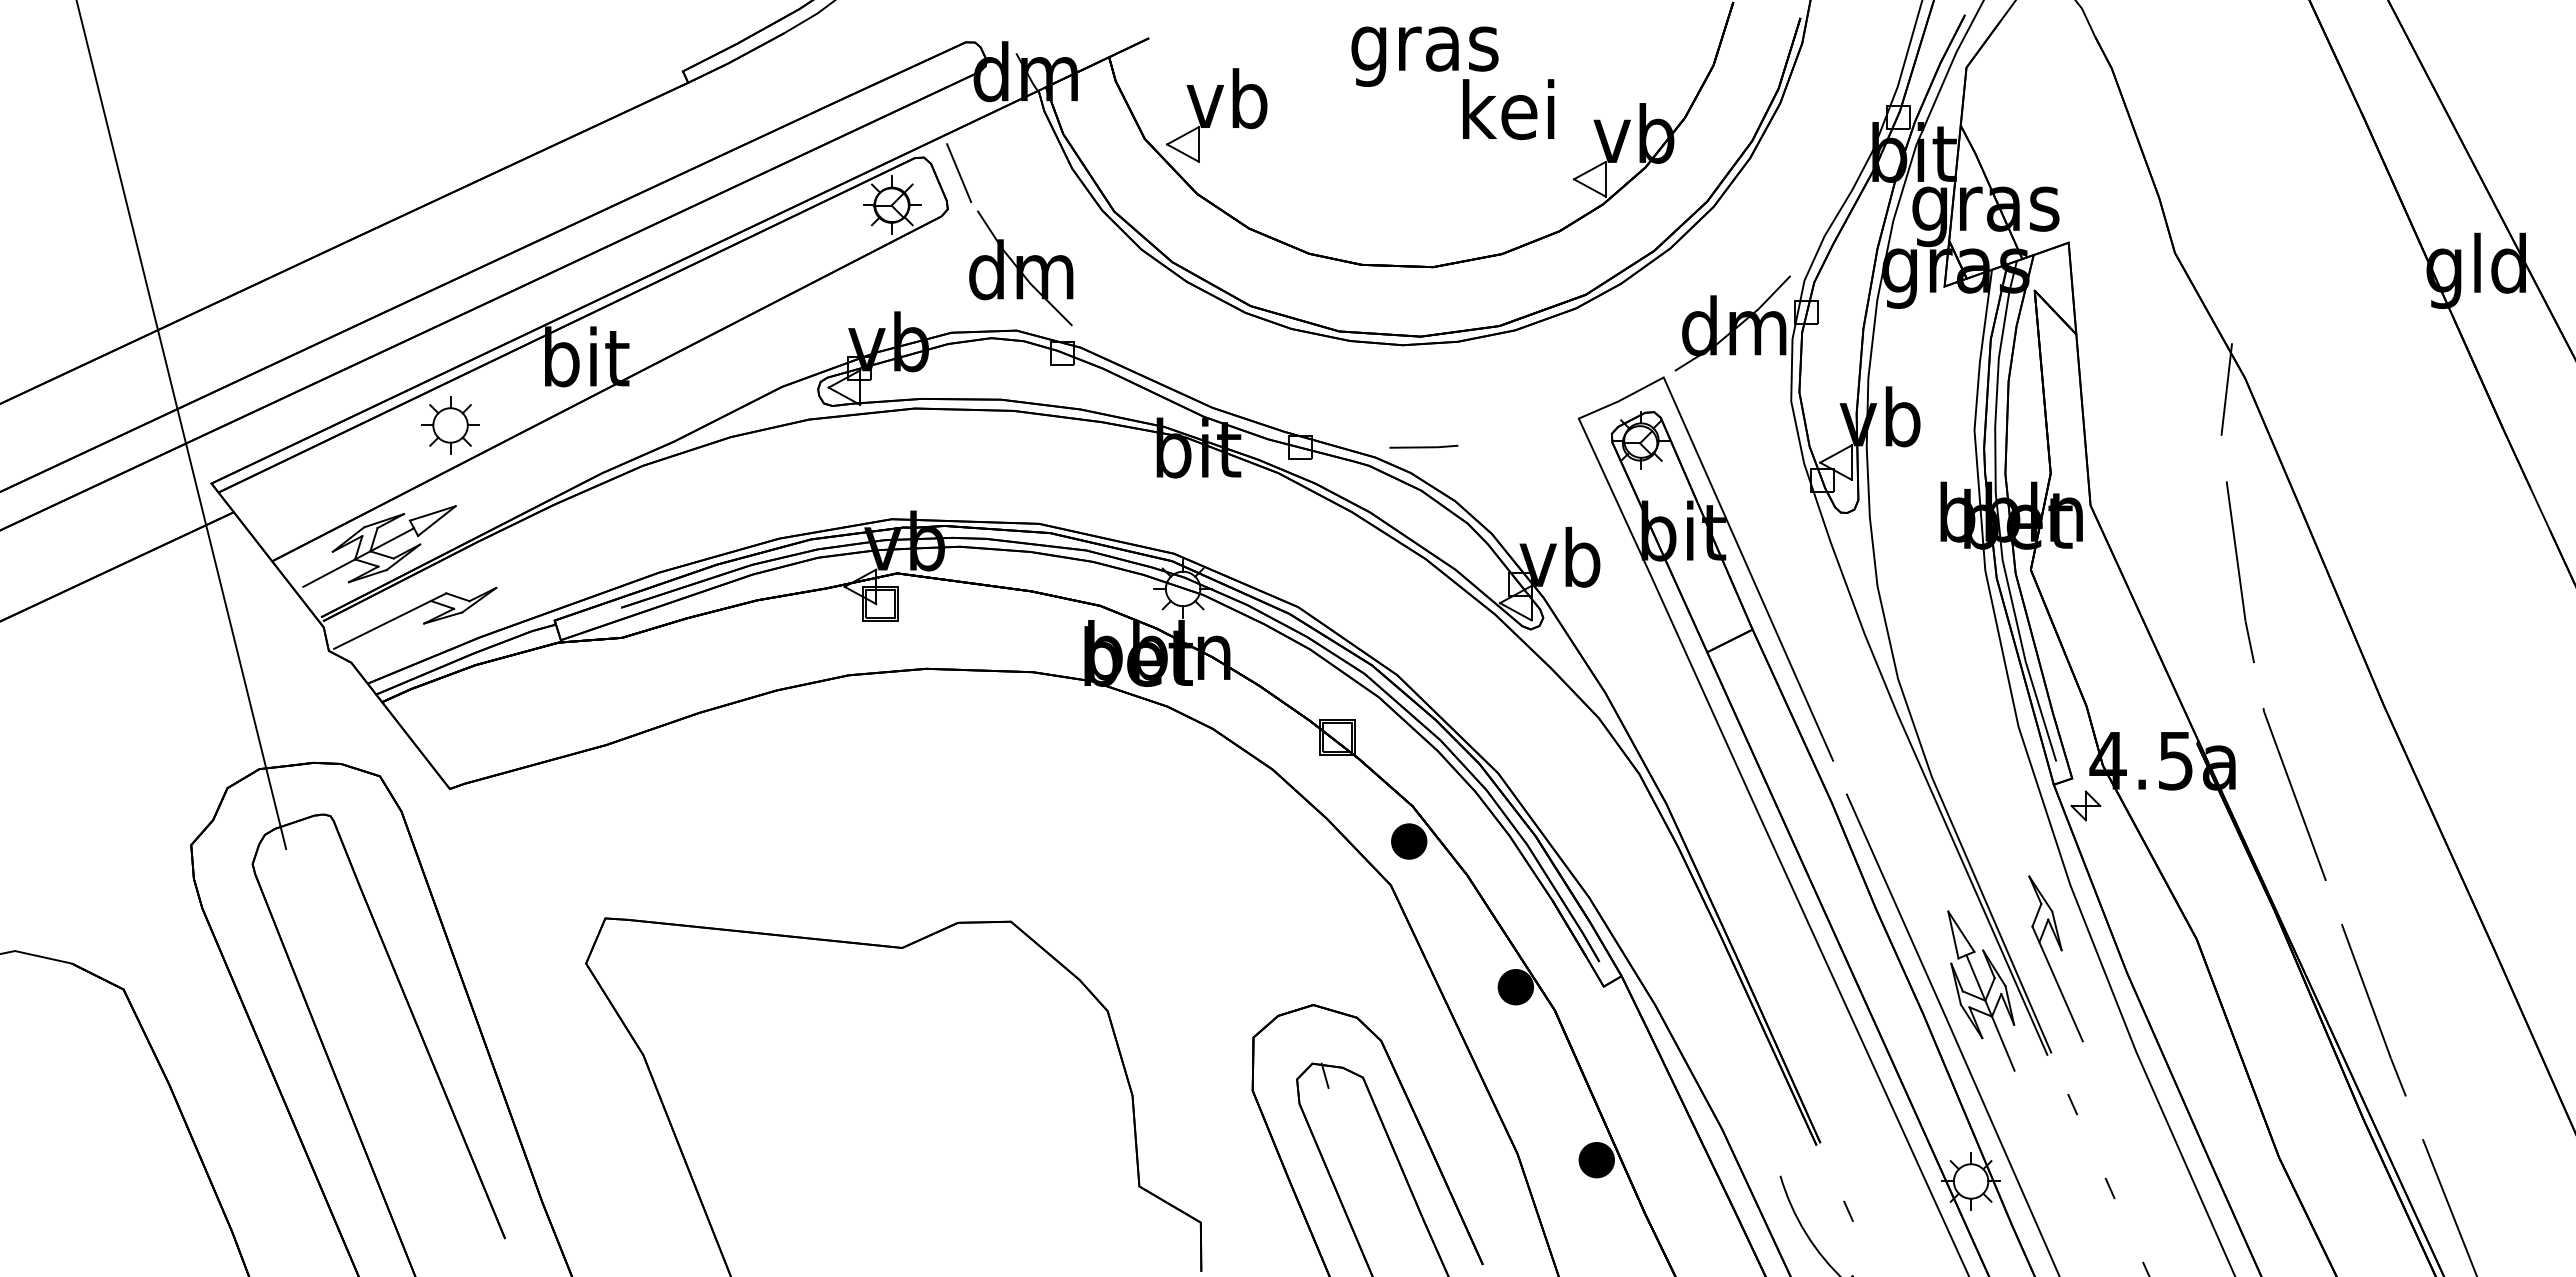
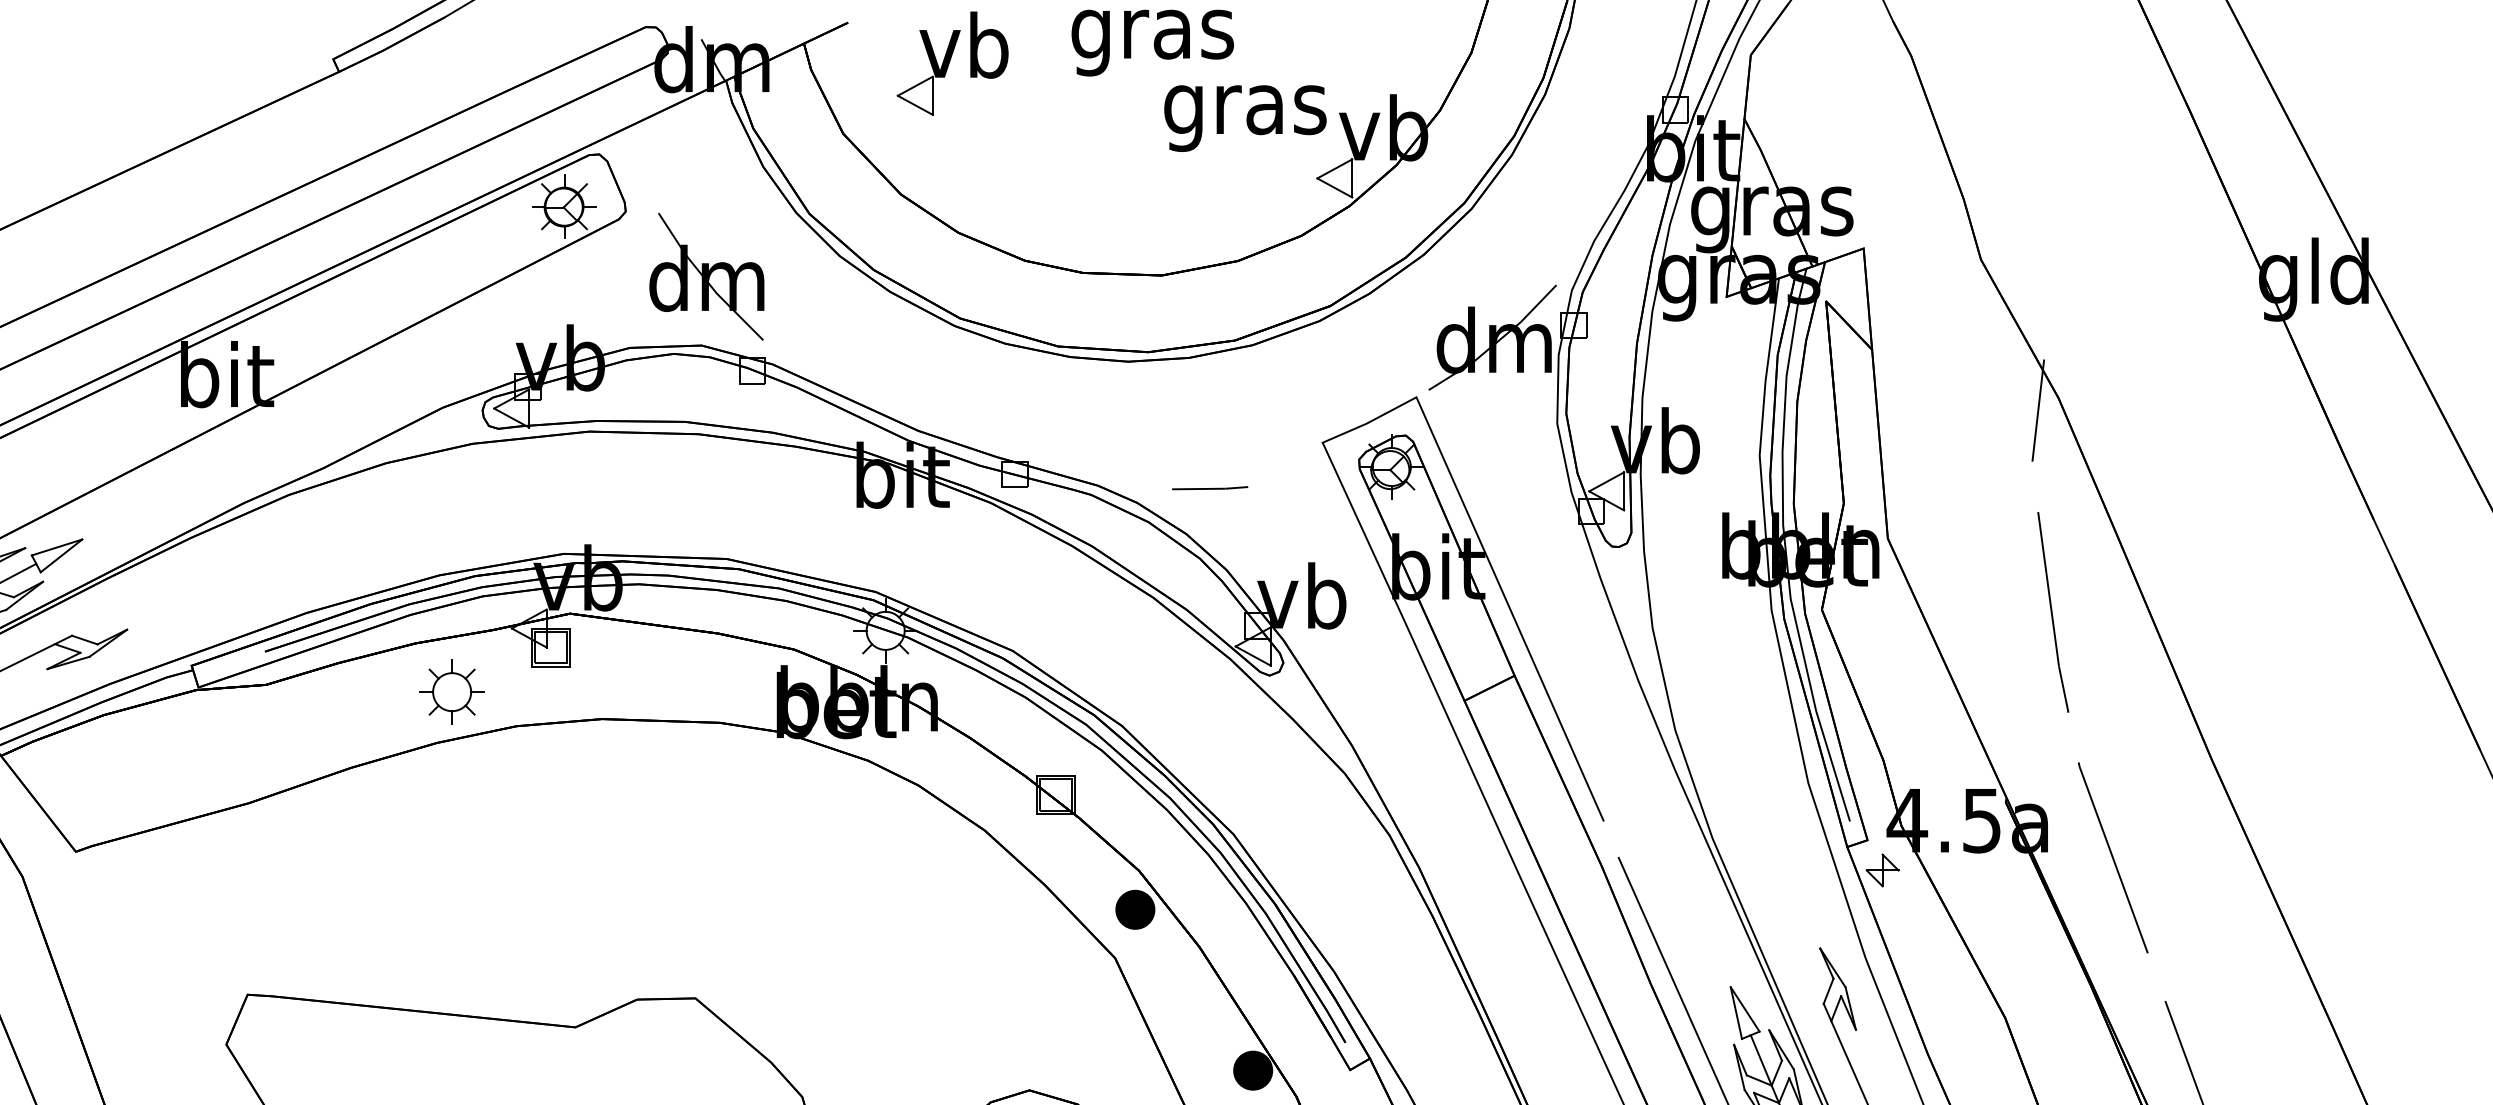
part: (1216, 115) -> (952, 63), moved
text: (1508, 117) -> (1245, 110), kei -> gras
line: (959, 173) -> (638, 172), removed
part: (450, 425) -> (452, 692), moved
line: (1423, 446) -> (1209, 487), moved

